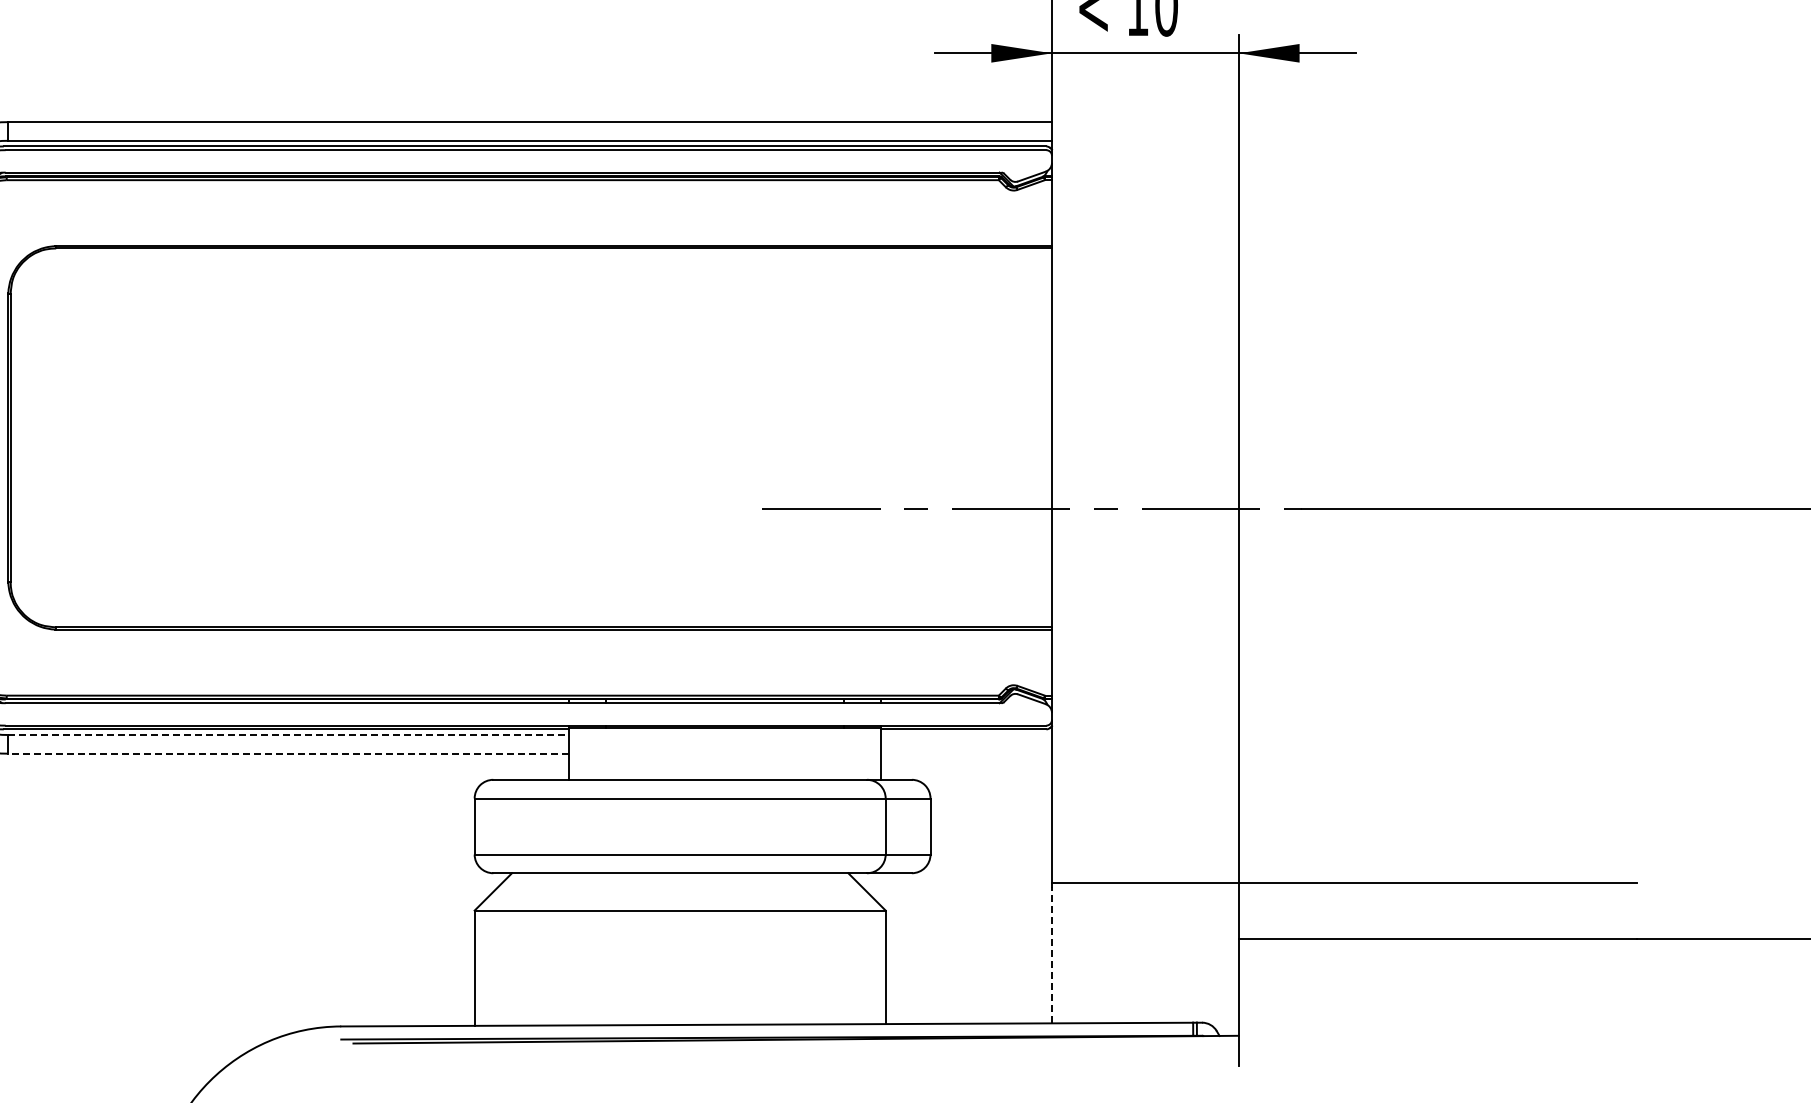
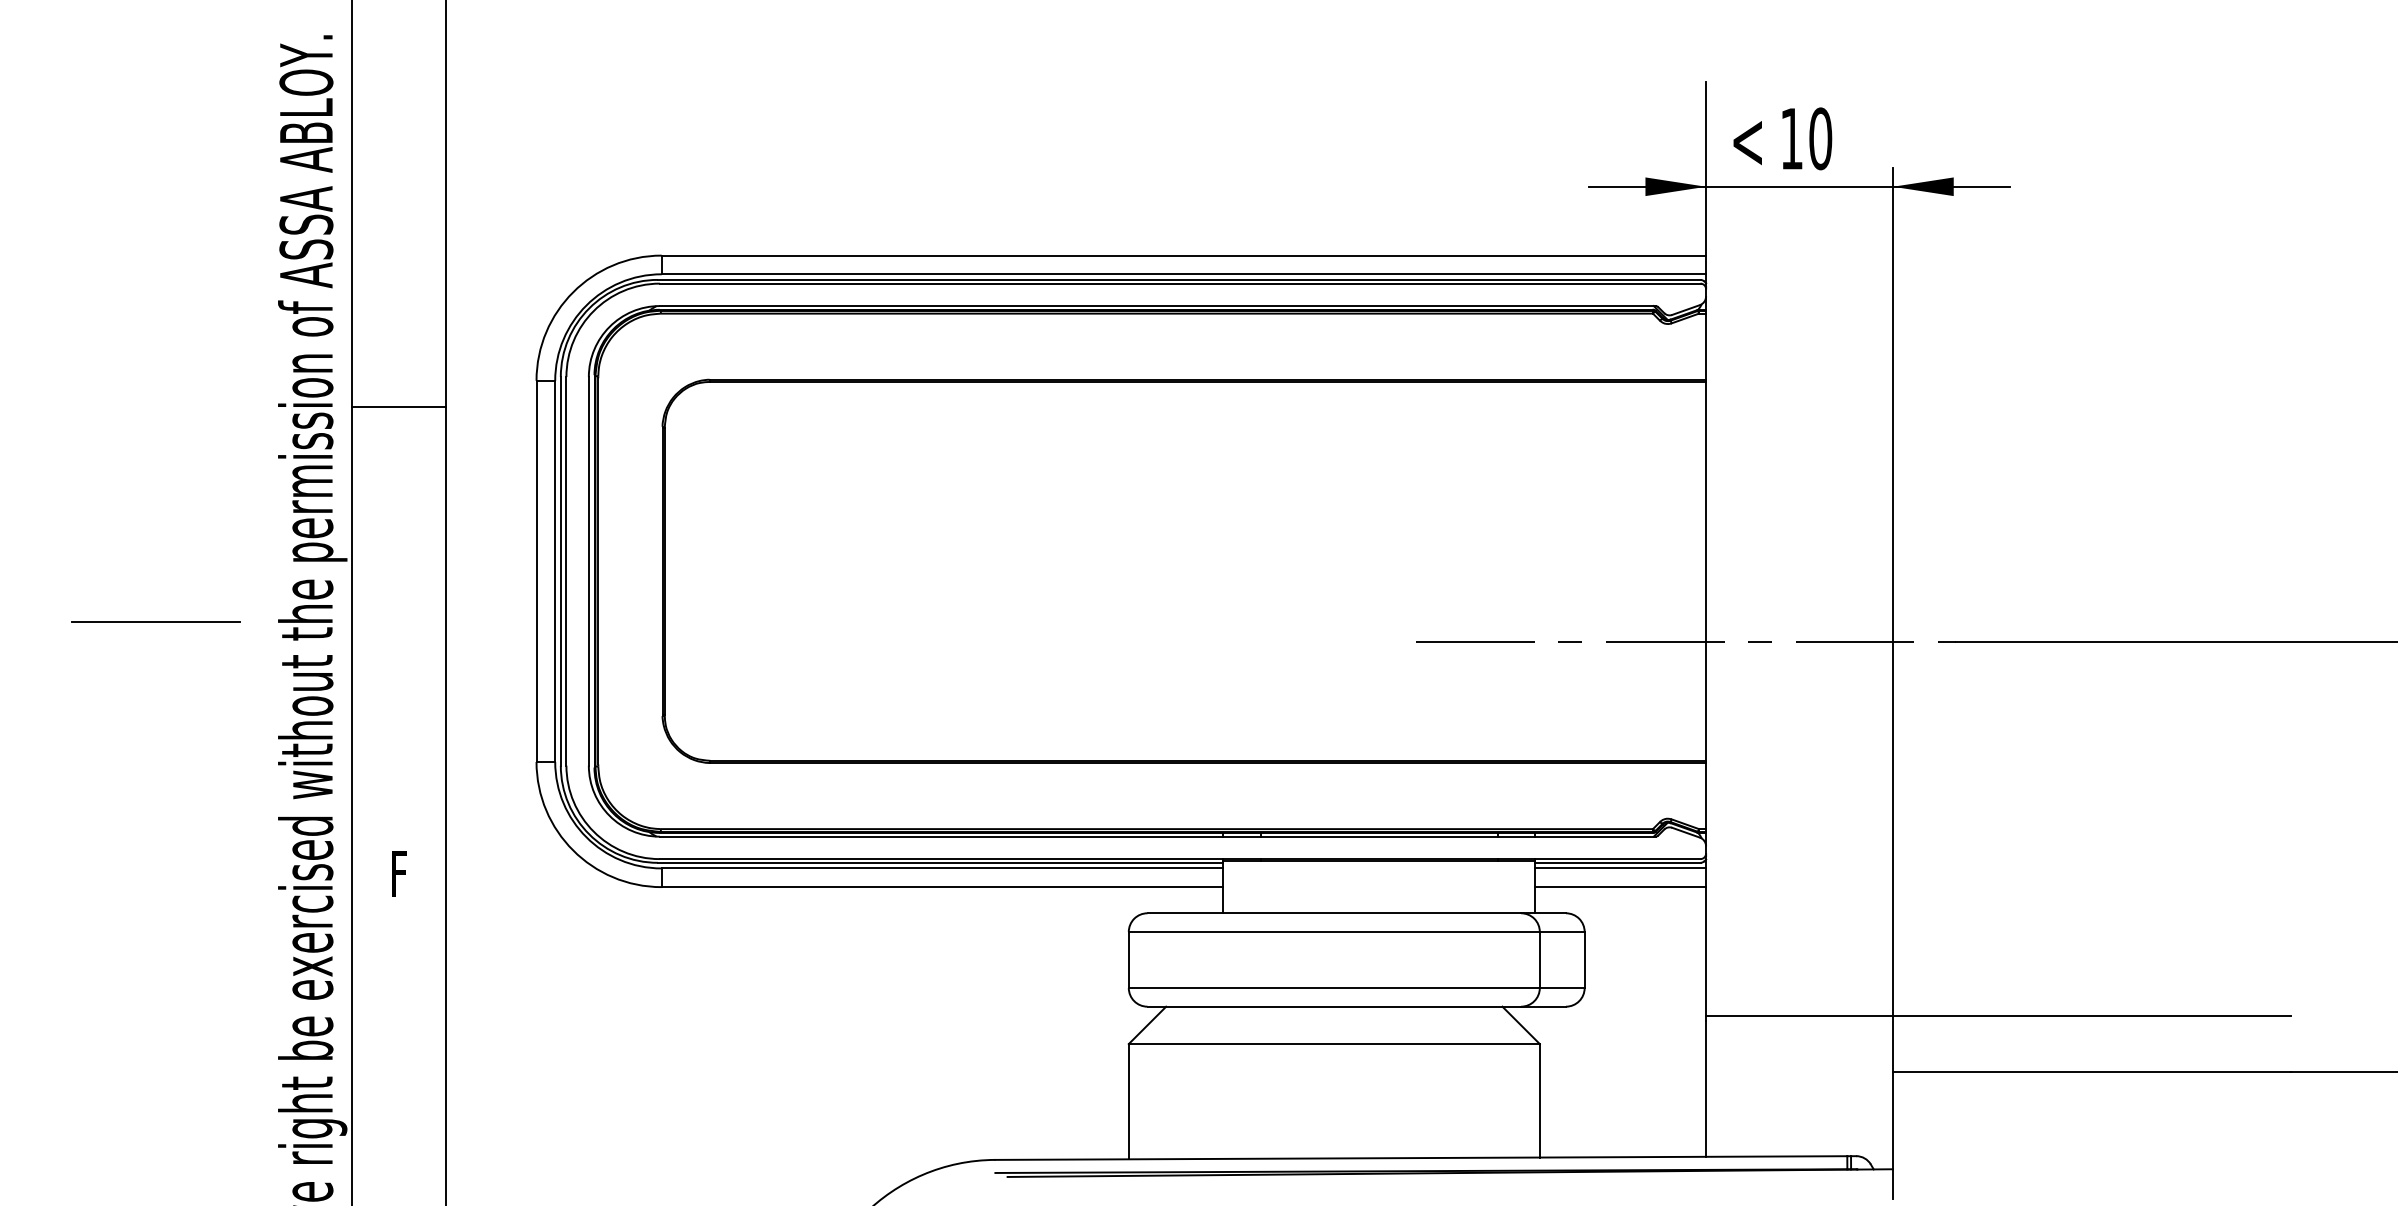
line: (288, 735) -> (942, 868), dashed -> solid
line: (966, 735) -> (1620, 868), added
line: (288, 754) -> (942, 887), dashed -> solid
line: (966, 754) -> (1620, 887), added
line: (1052, 955) -> (1706, 1088), dashed -> solid

